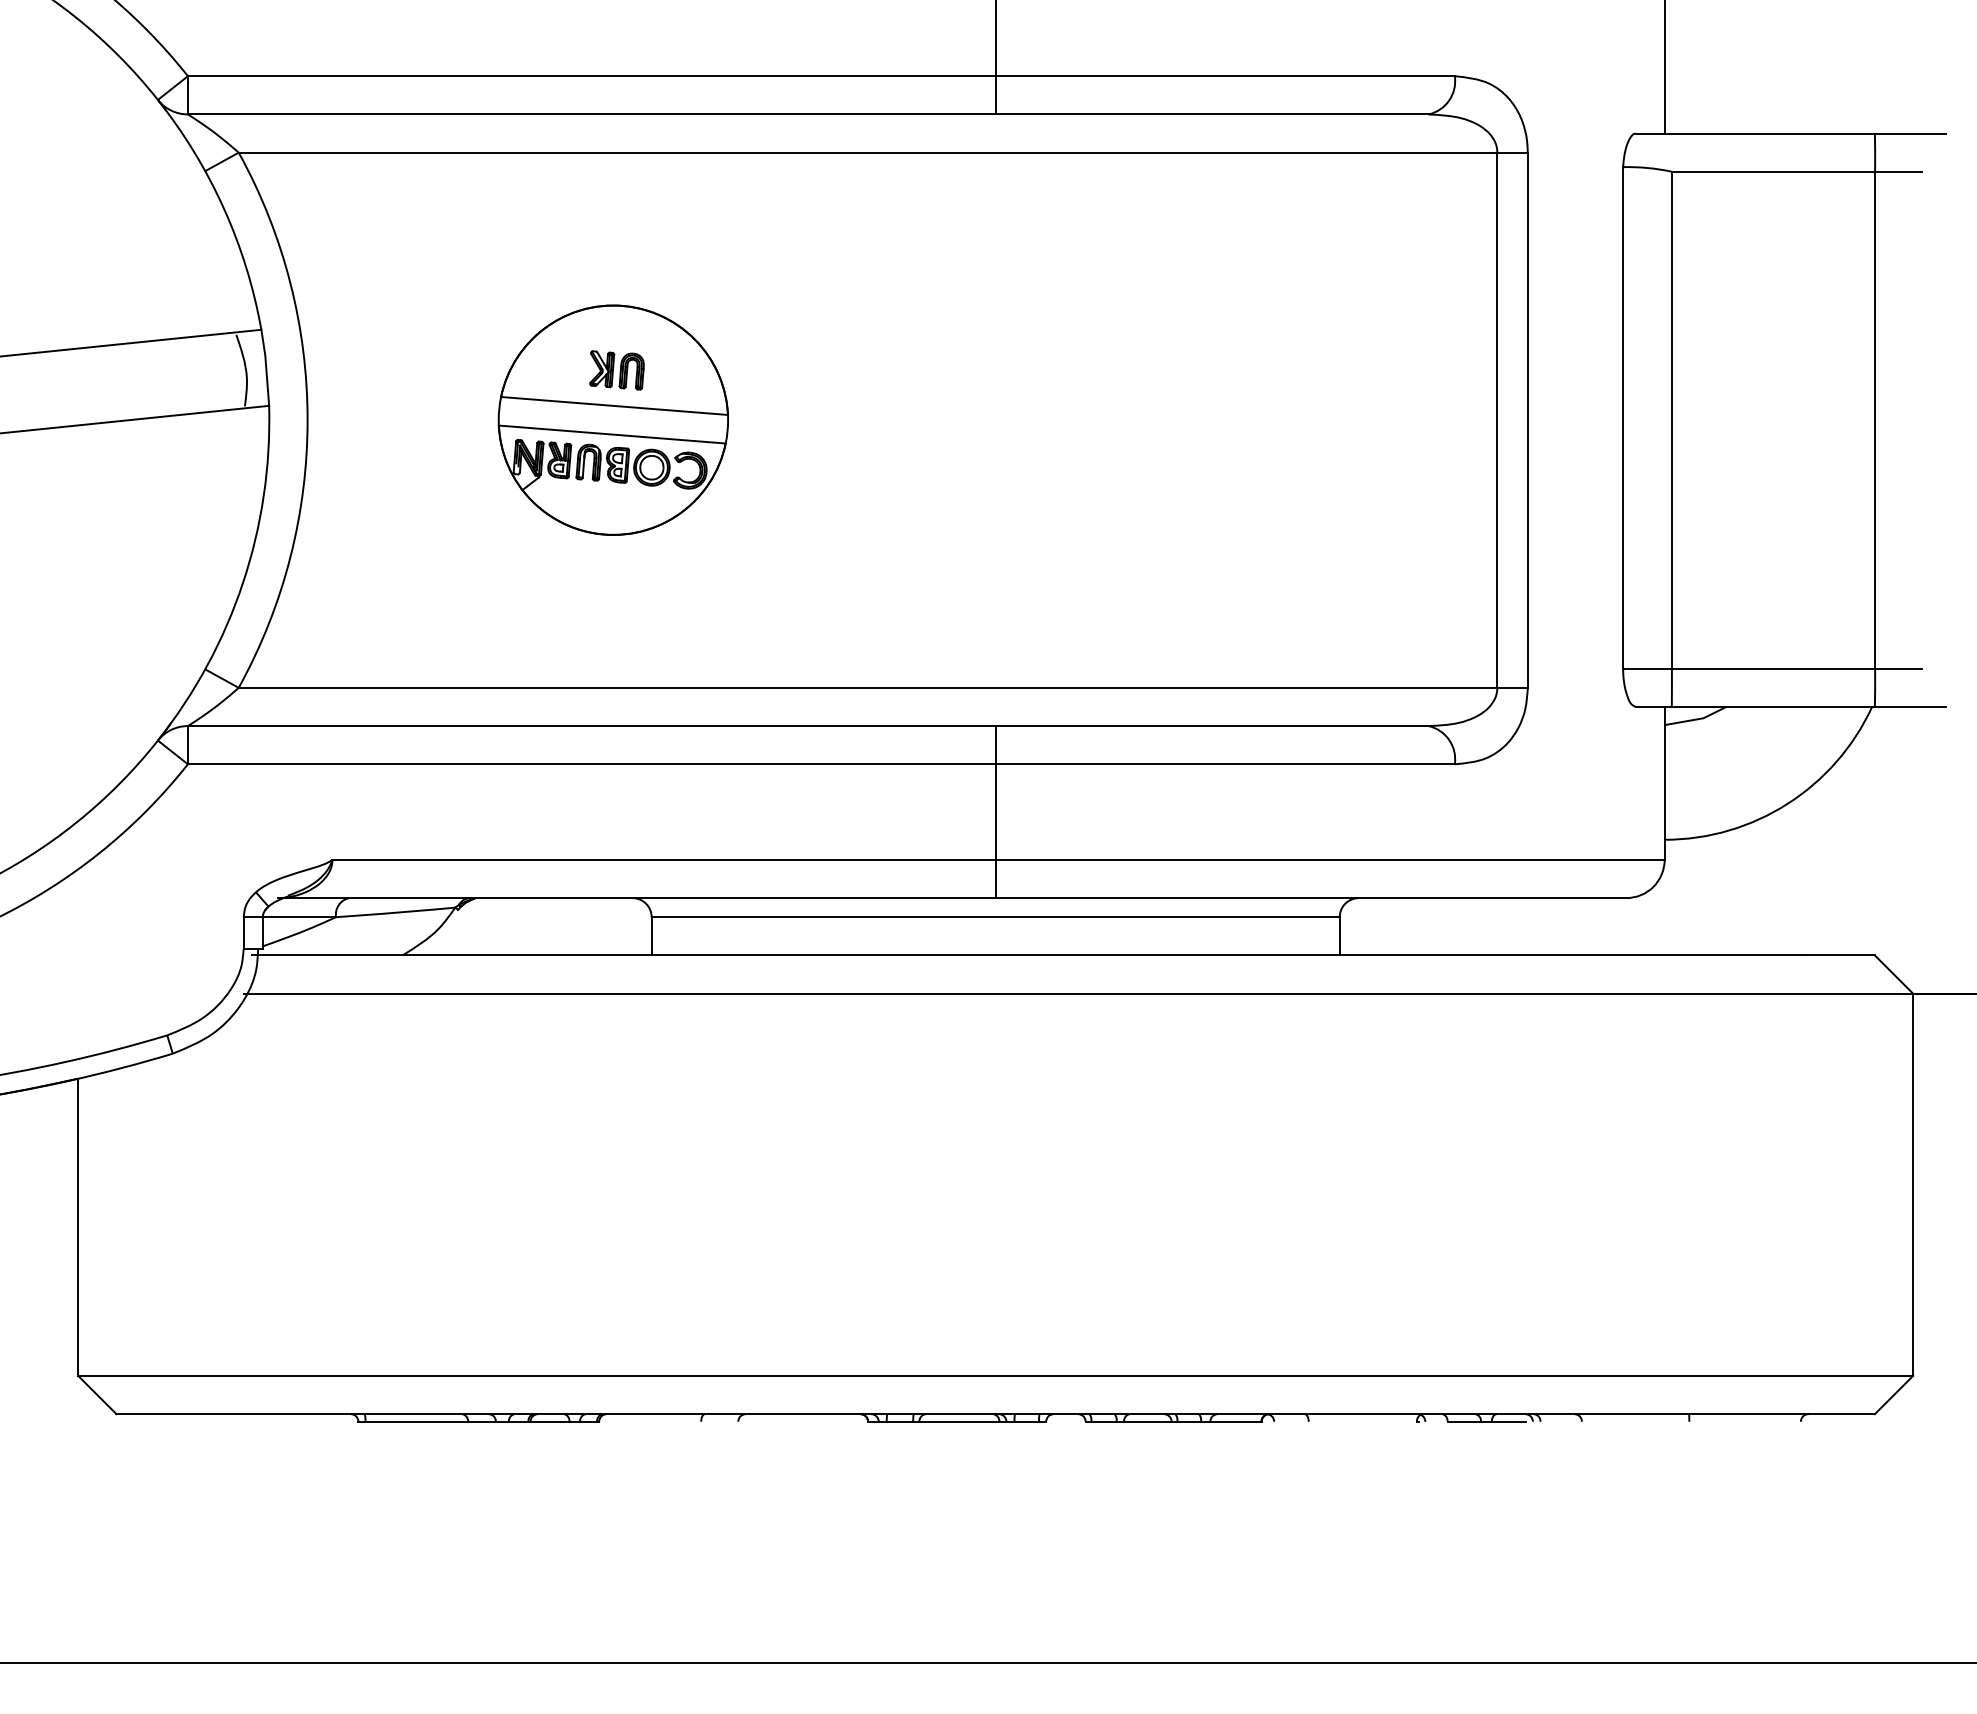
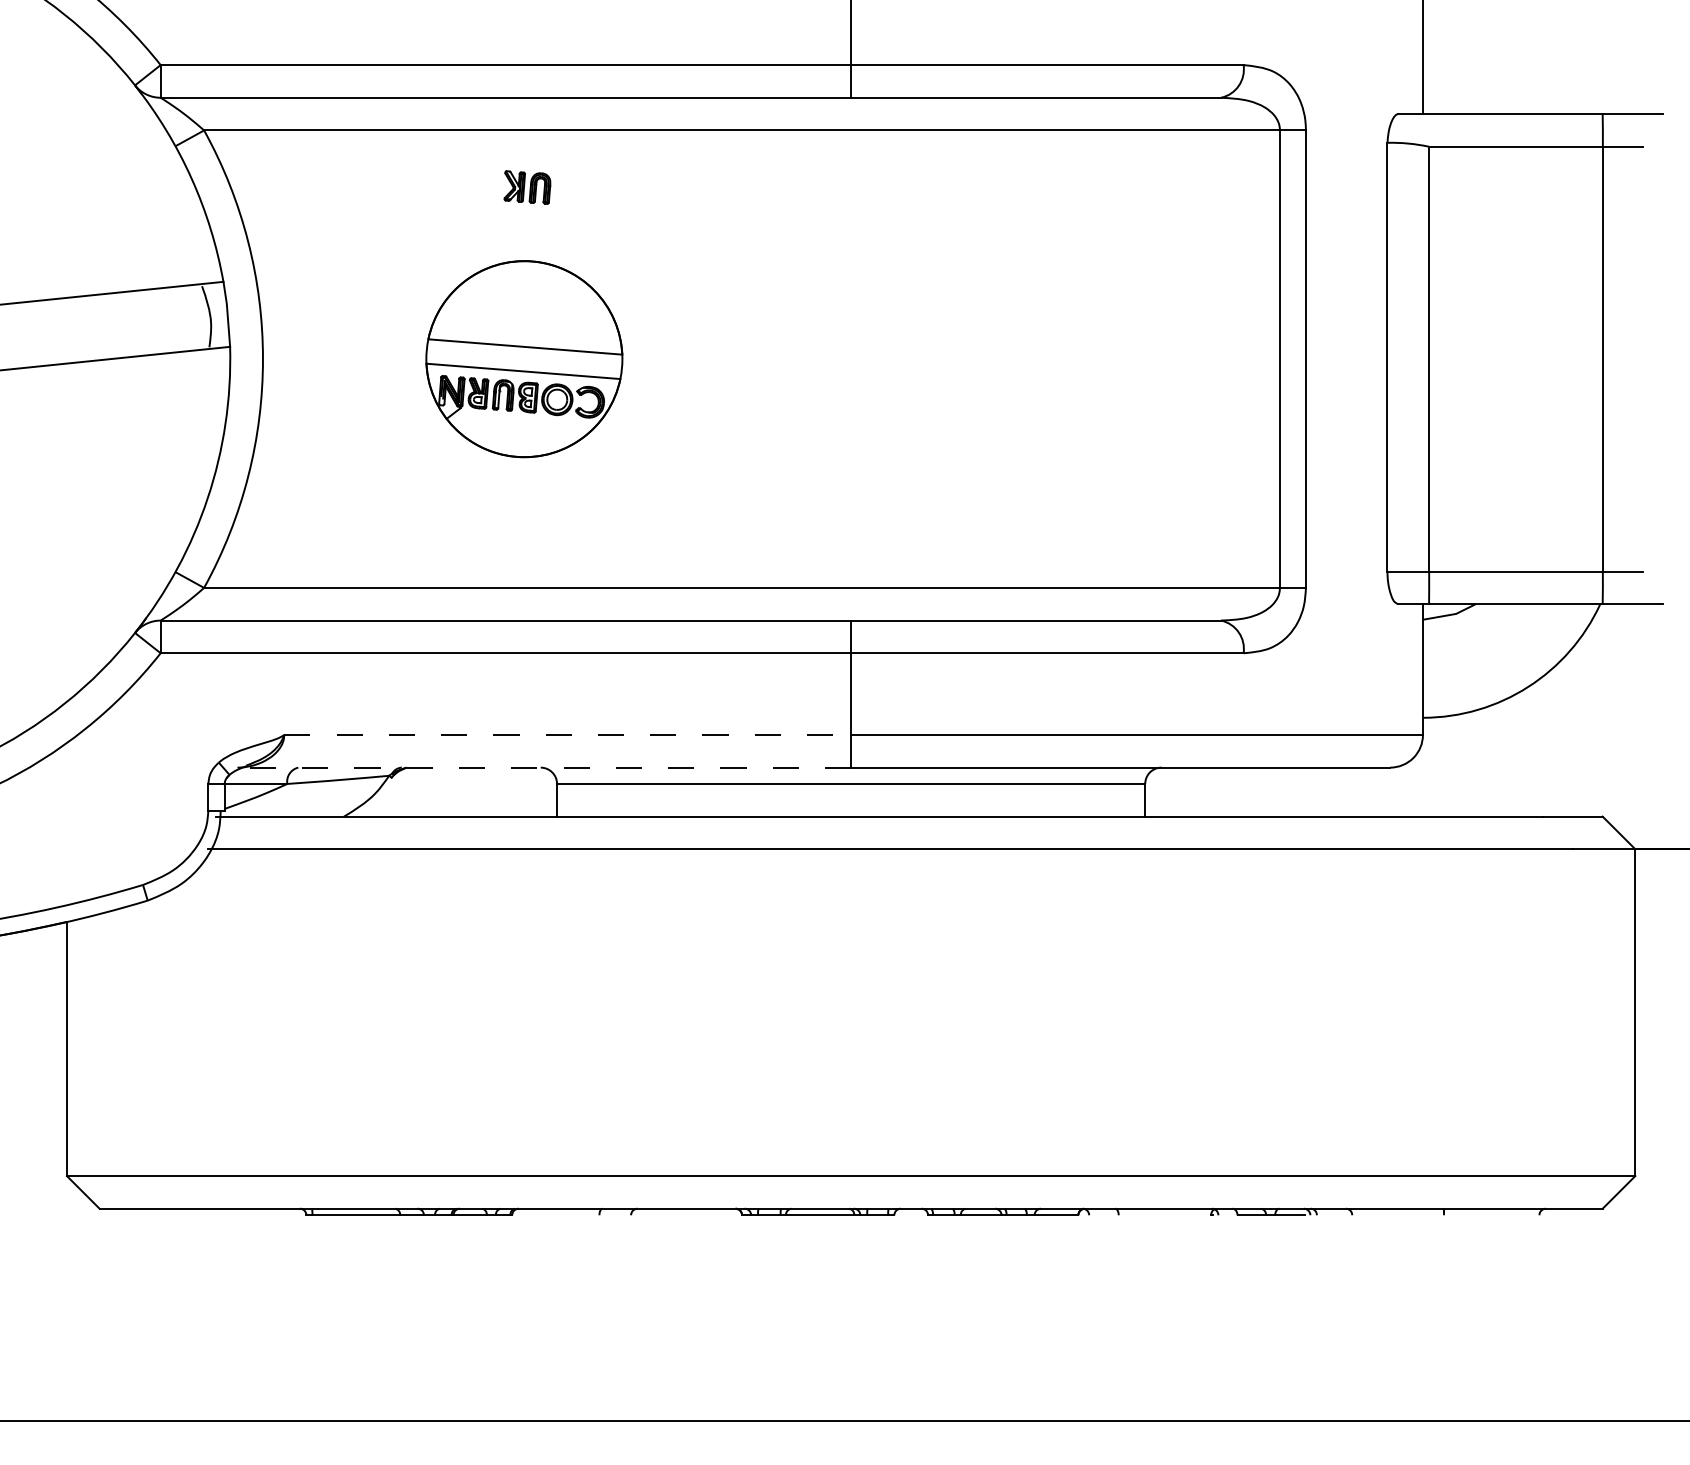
part: (617, 370) -> (527, 187), moved
line: (665, 859) -> (568, 734), solid -> dashed
line: (636, 897) -> (544, 767), solid -> dashed

